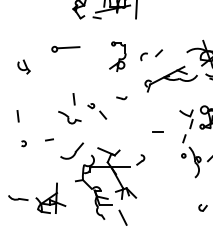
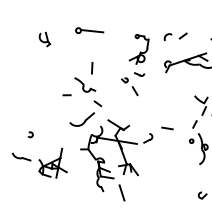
part: (65, 48) -> (89, 31), moved
part: (117, 56) -> (139, 49), moved
part: (23, 66) -> (44, 38), moved
part: (97, 111) -> (130, 86), moved
line: (17, 116) -> (33, 76), removed
line: (157, 131) -> (167, 127), moved
line: (84, 133) -> (97, 103), added
line: (49, 139) -> (67, 94), moved
arc: (23, 142) -> (30, 133), moved

